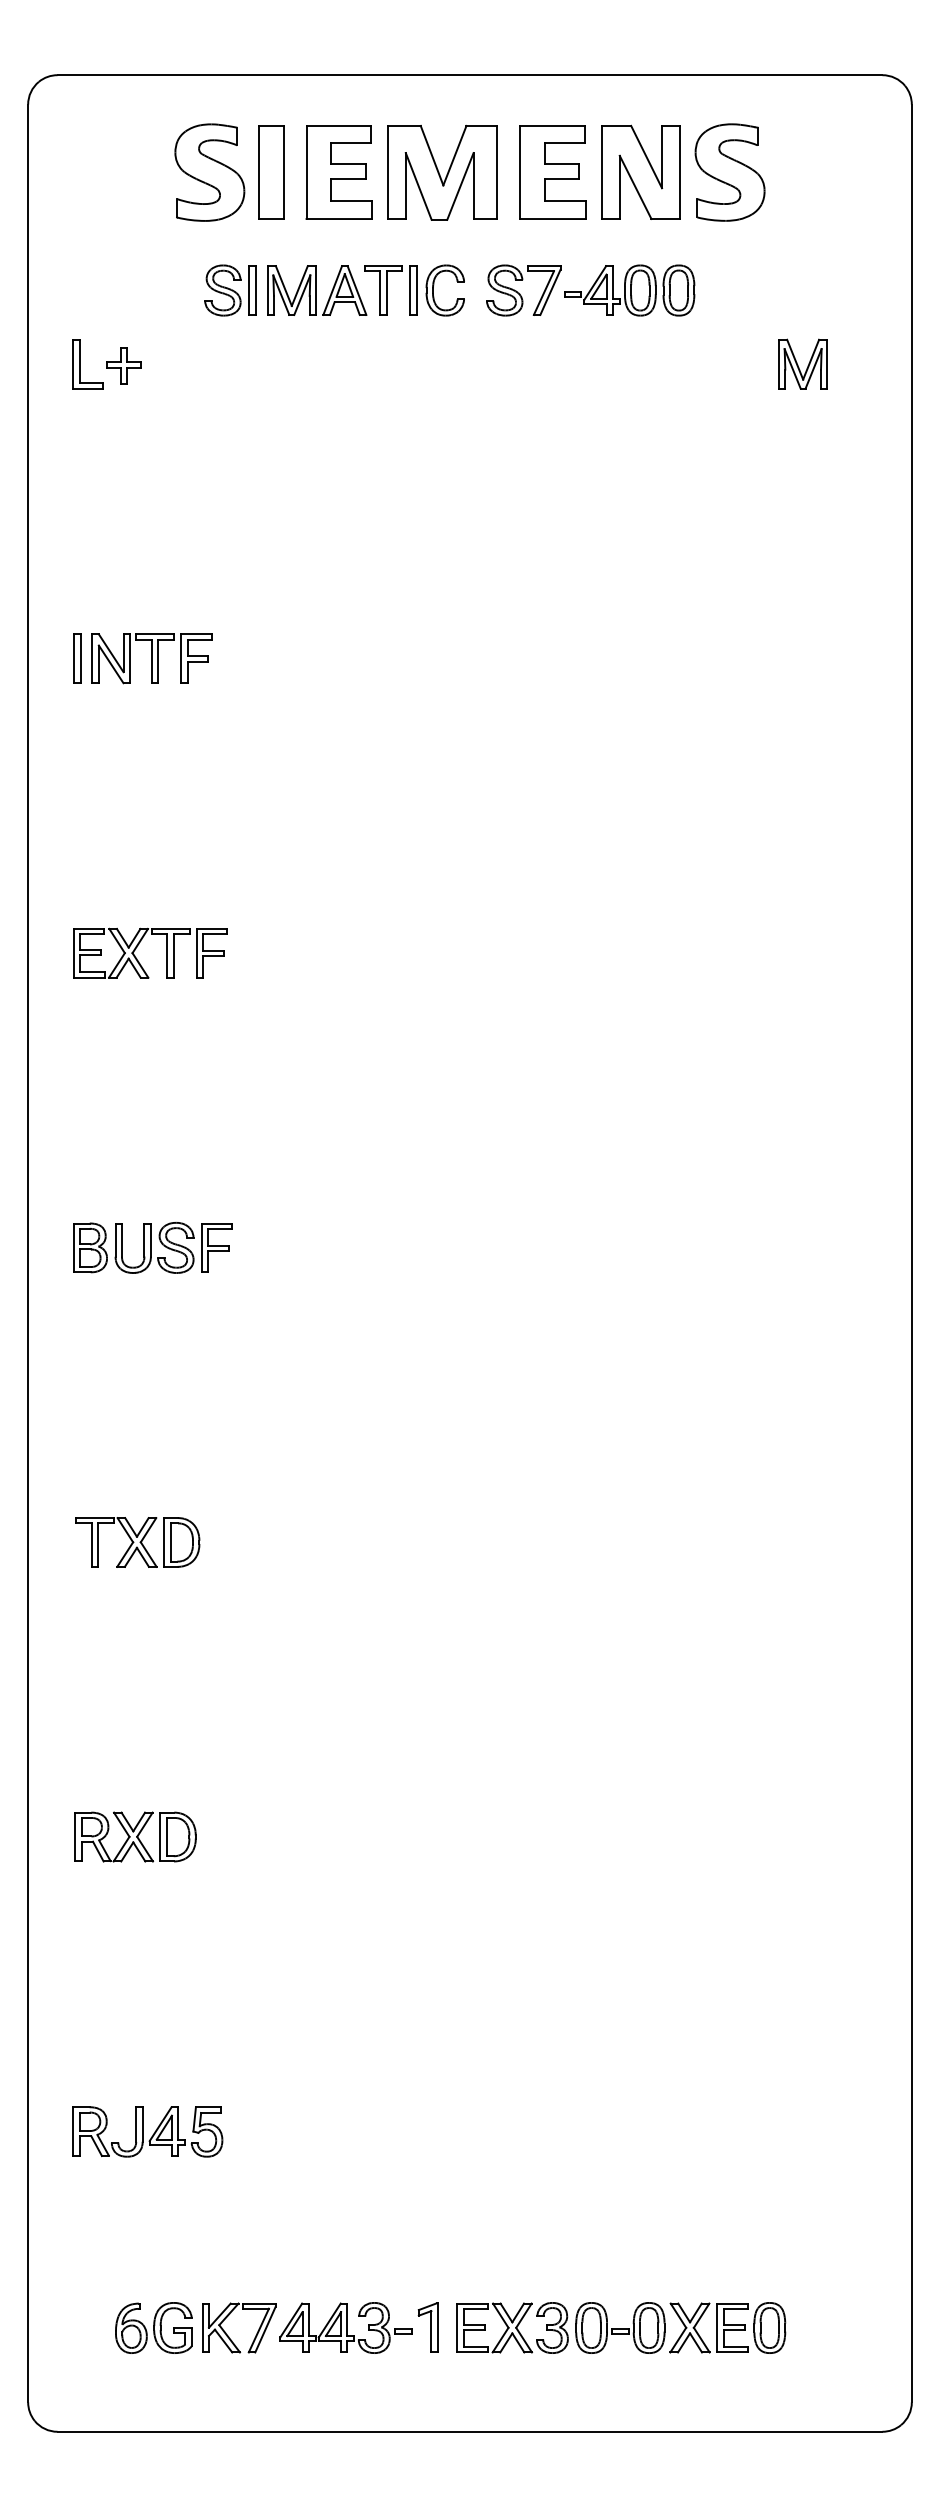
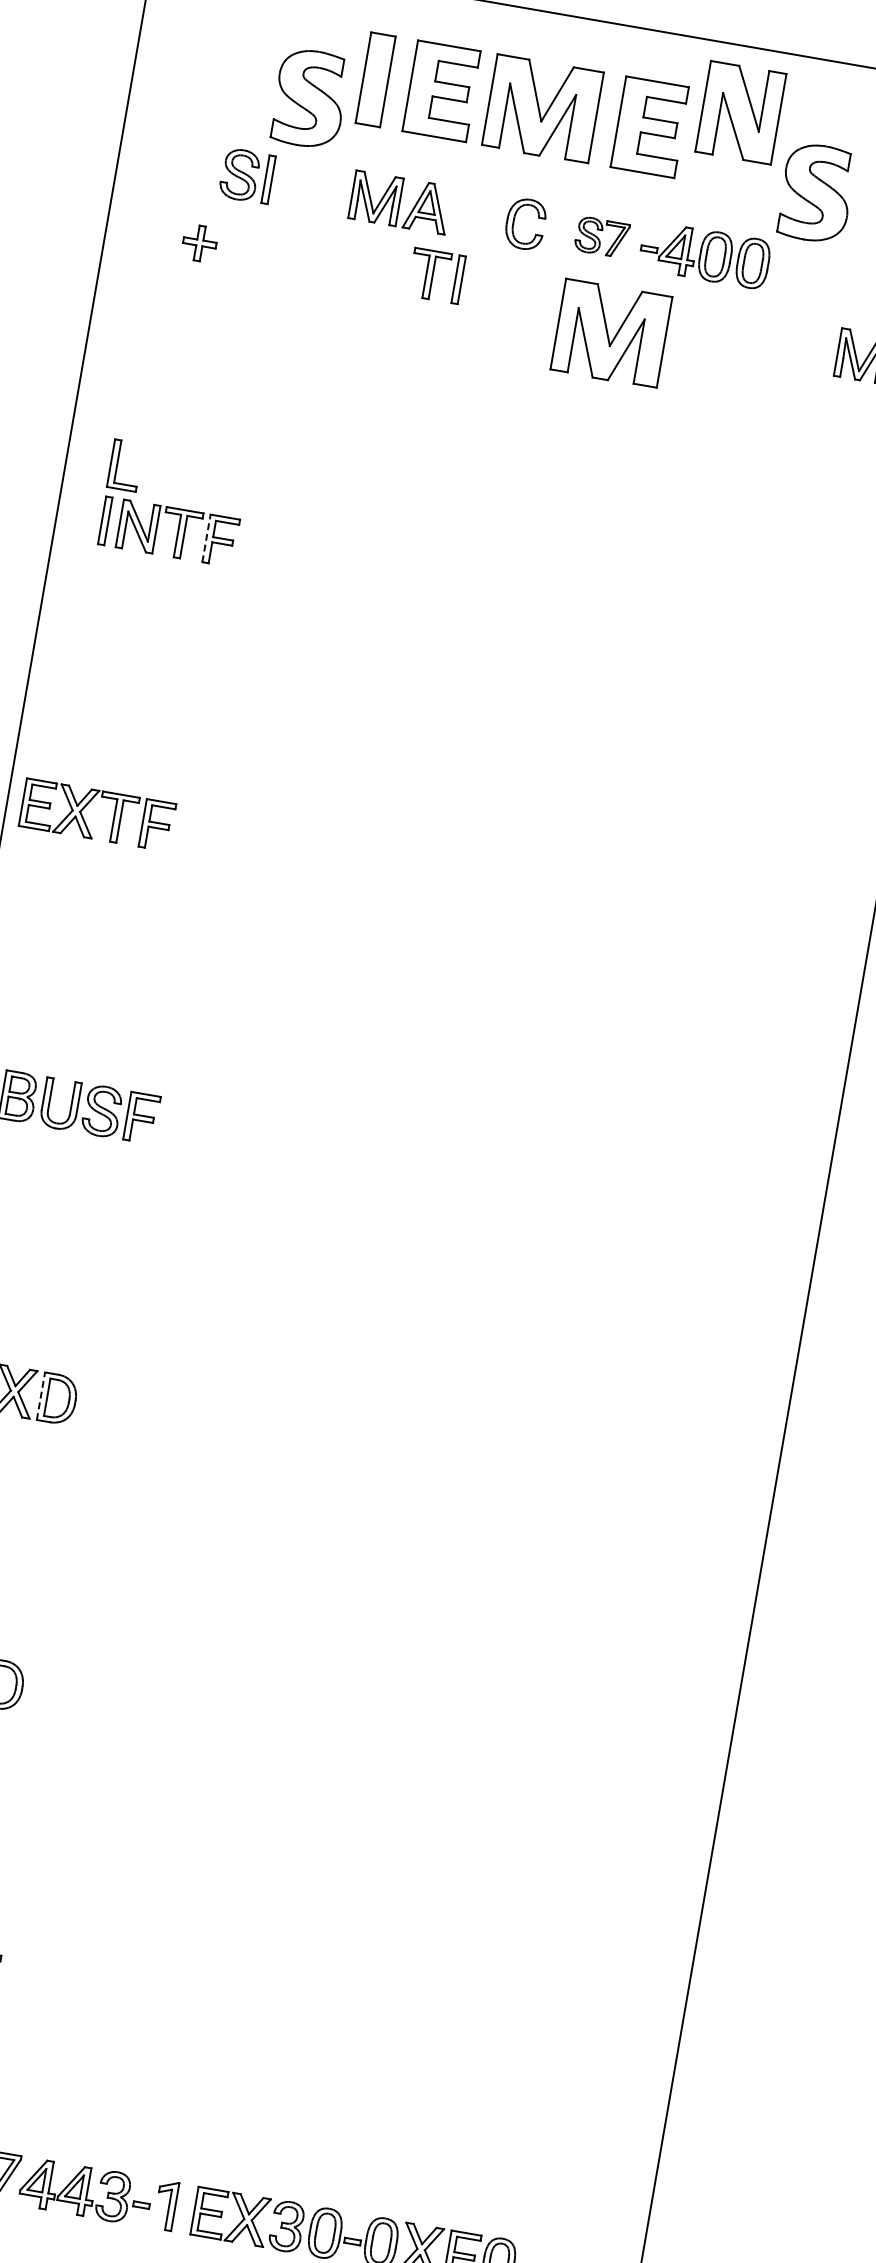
part: (640, 171) -> (740, 111), moved
part: (209, 172) -> (309, 98), moved
part: (729, 172) -> (815, 193), moved
part: (230, 290) -> (247, 176), moved
part: (390, 290) -> (436, 275), moved
part: (523, 290) -> (601, 237), size x0.7
part: (80, 364) -> (118, 464), moved
part: (549, 384) -> (611, 333), added
line: (181, 658) -> (206, 538), solid -> dashed
part: (139, 944) -> (88, 804), moved
line: (164, 1542) -> (41, 1396), solid -> dashed

